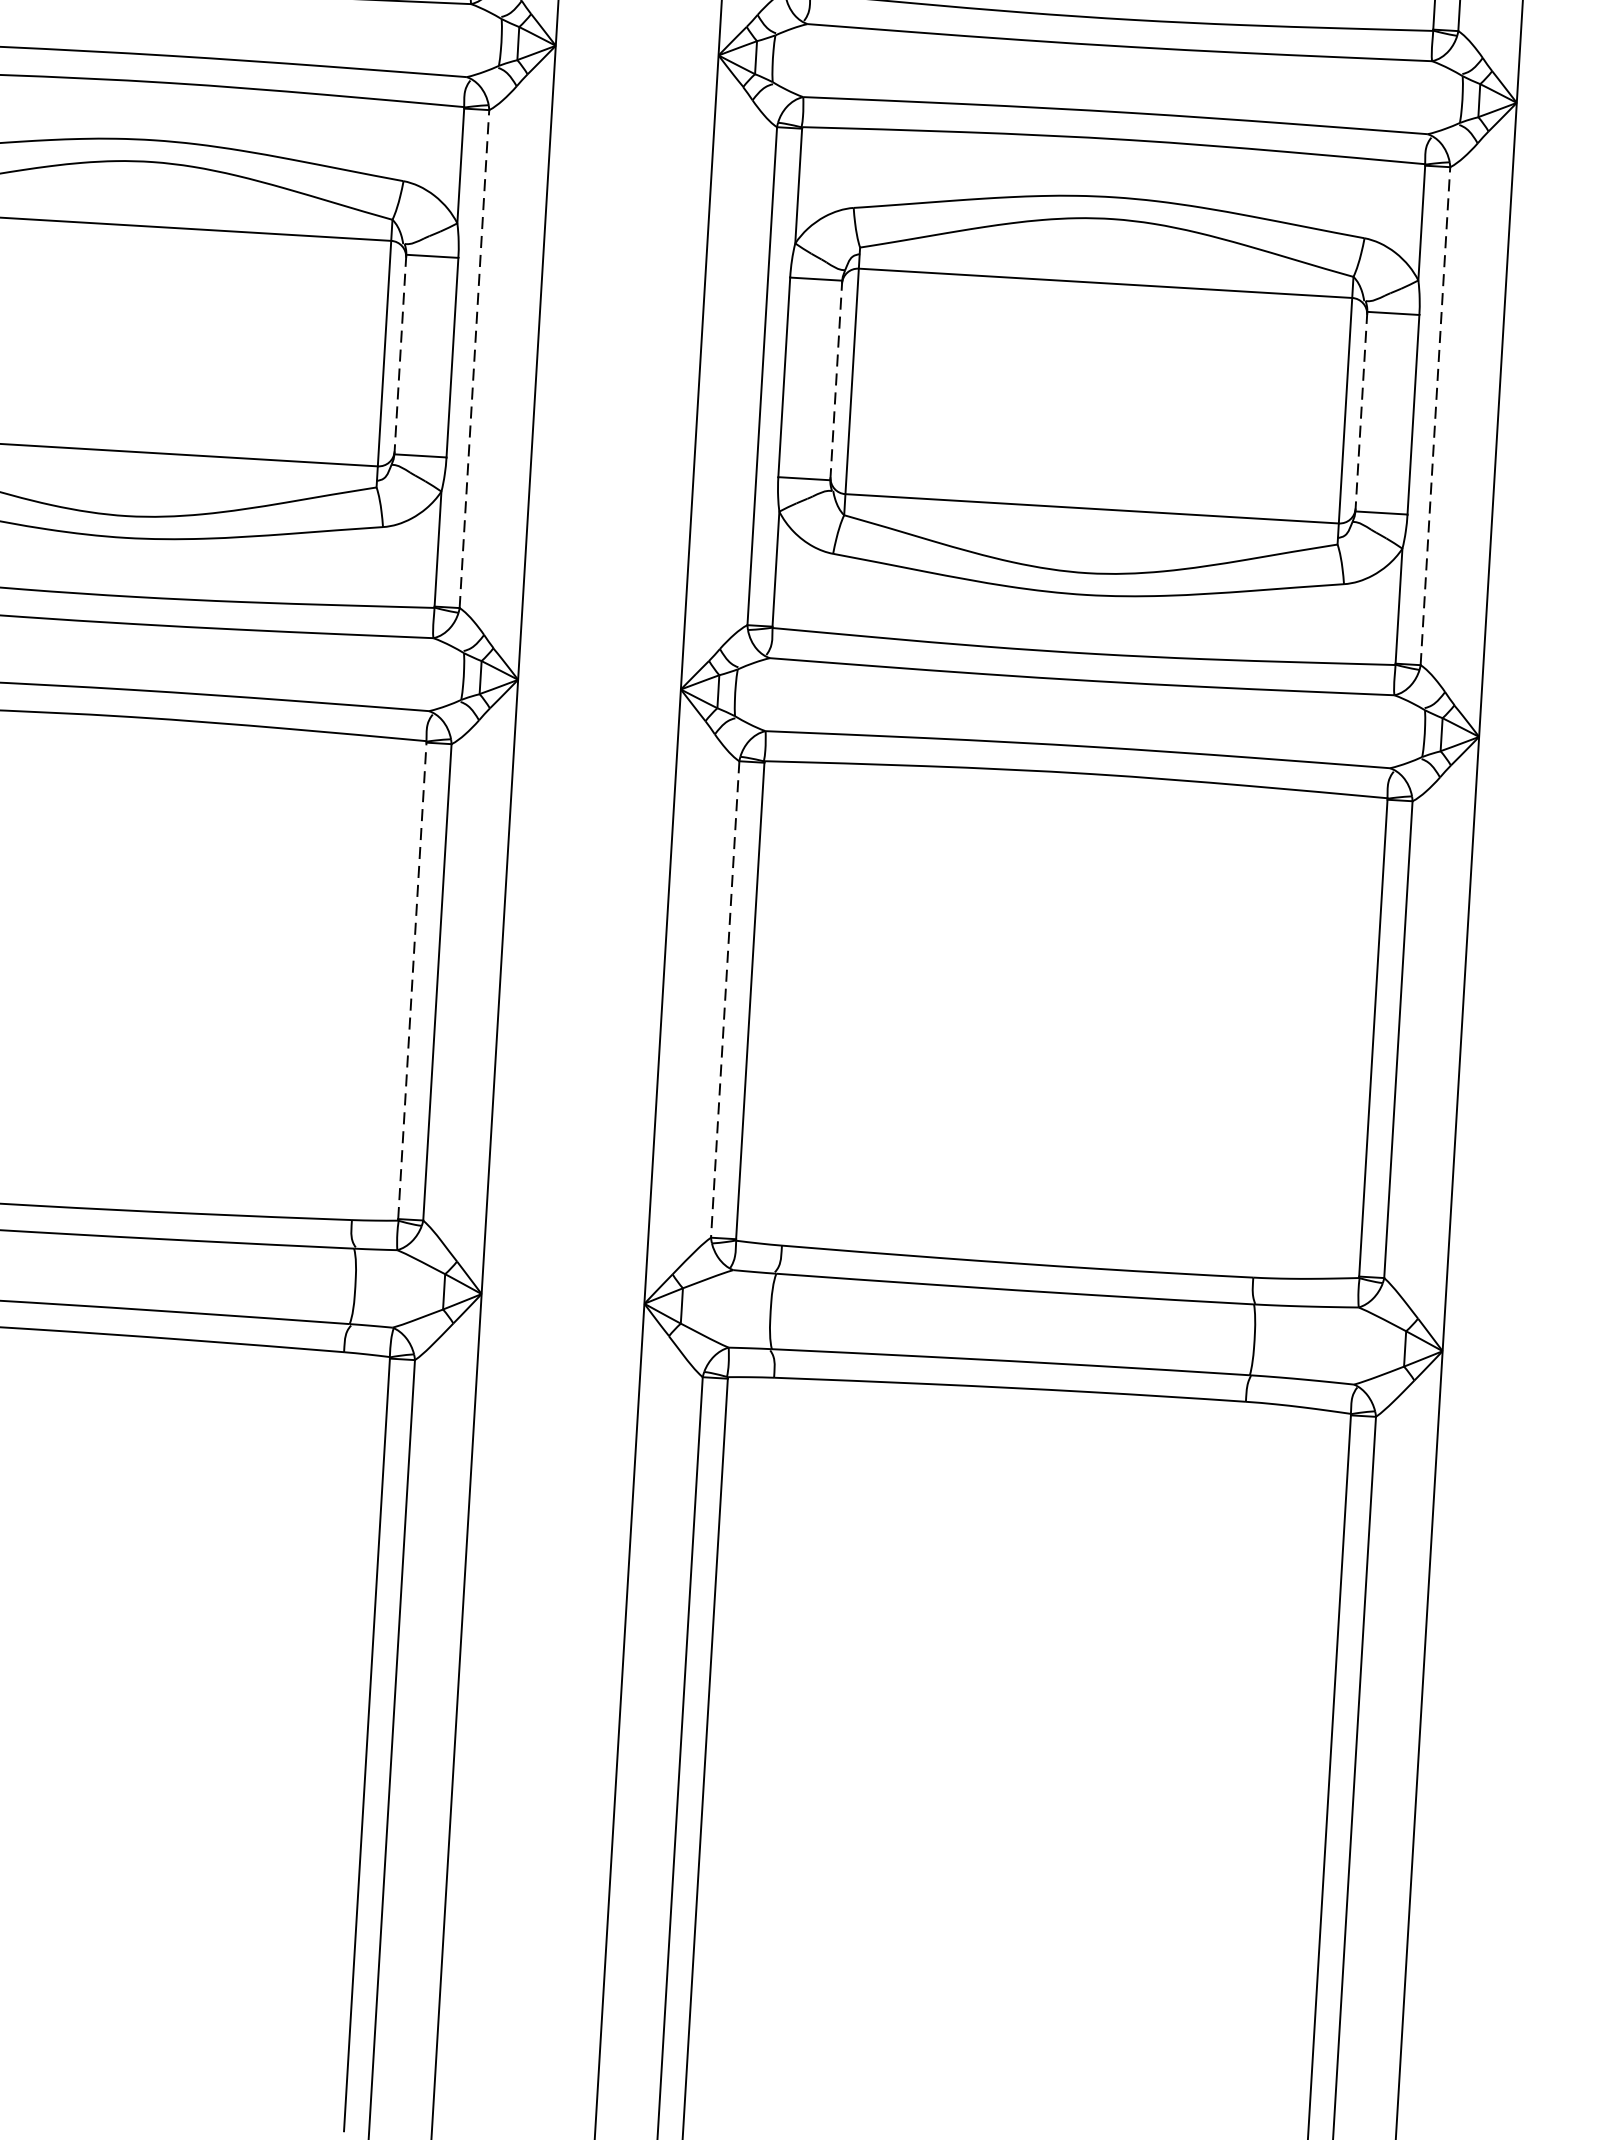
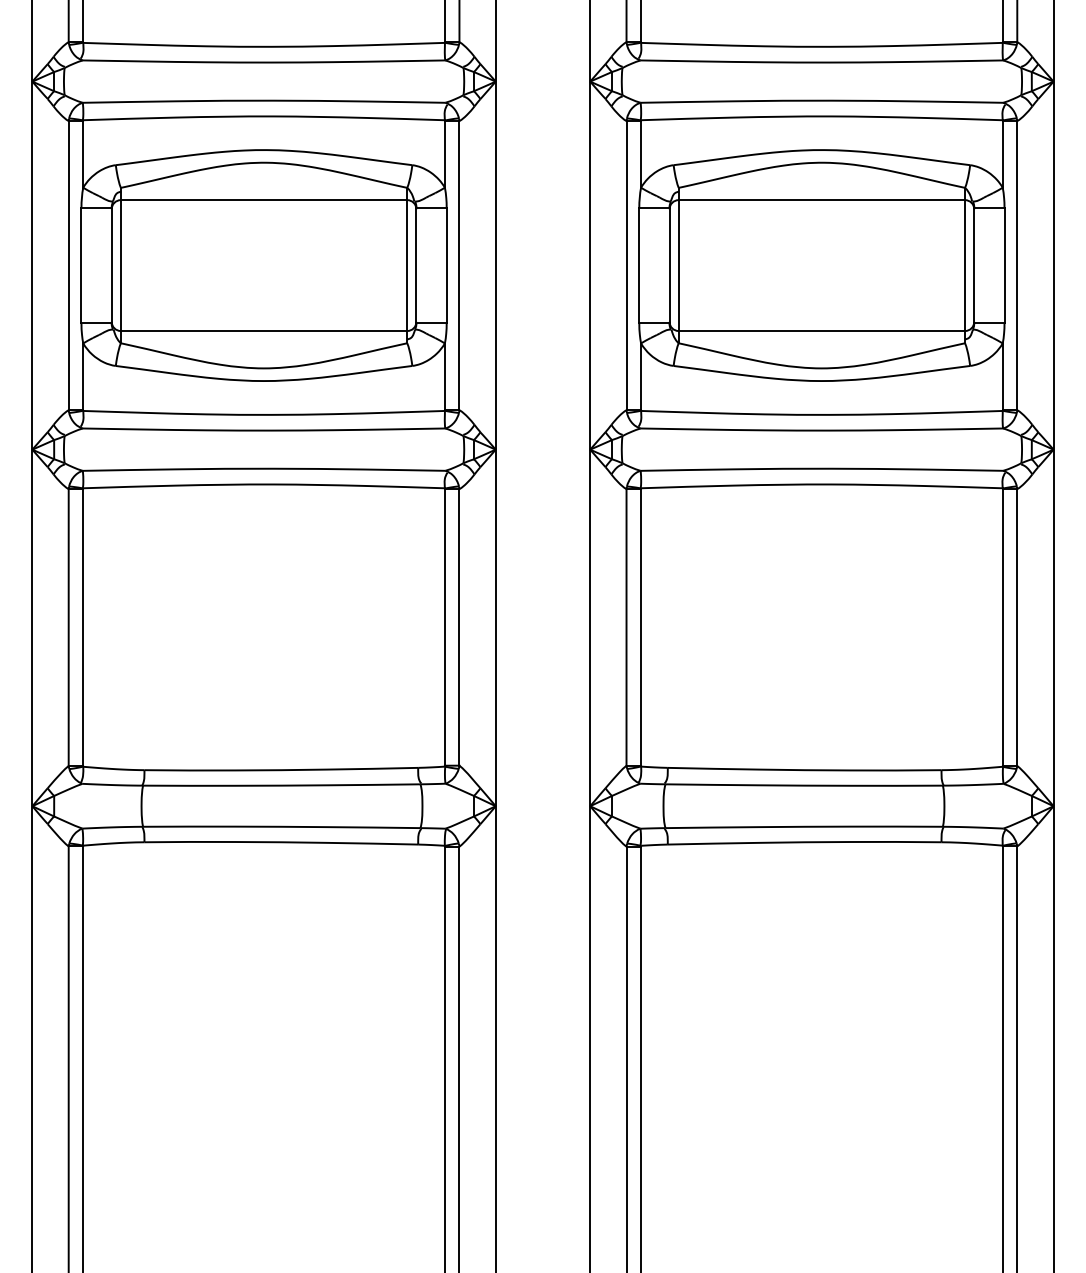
line: (400, 354) -> (416, 265), dashed -> solid
line: (474, 358) -> (459, 265), dashed -> solid
line: (836, 380) -> (669, 265), dashed -> solid
line: (1361, 411) -> (974, 265), dashed -> solid
line: (1435, 415) -> (1017, 265), dashed -> solid
line: (411, 980) -> (444, 627), dashed -> solid
line: (725, 999) -> (626, 627), dashed -> solid

